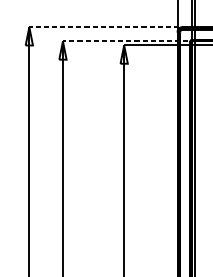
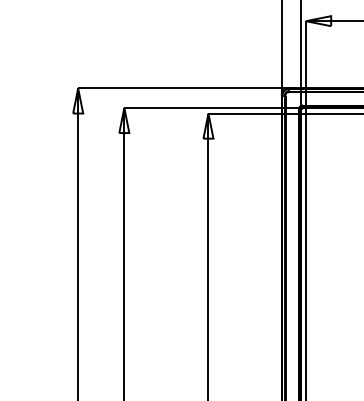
line: (108, 27) -> (186, 88), dashed -> solid
line: (129, 41) -> (215, 107), dashed -> solid

